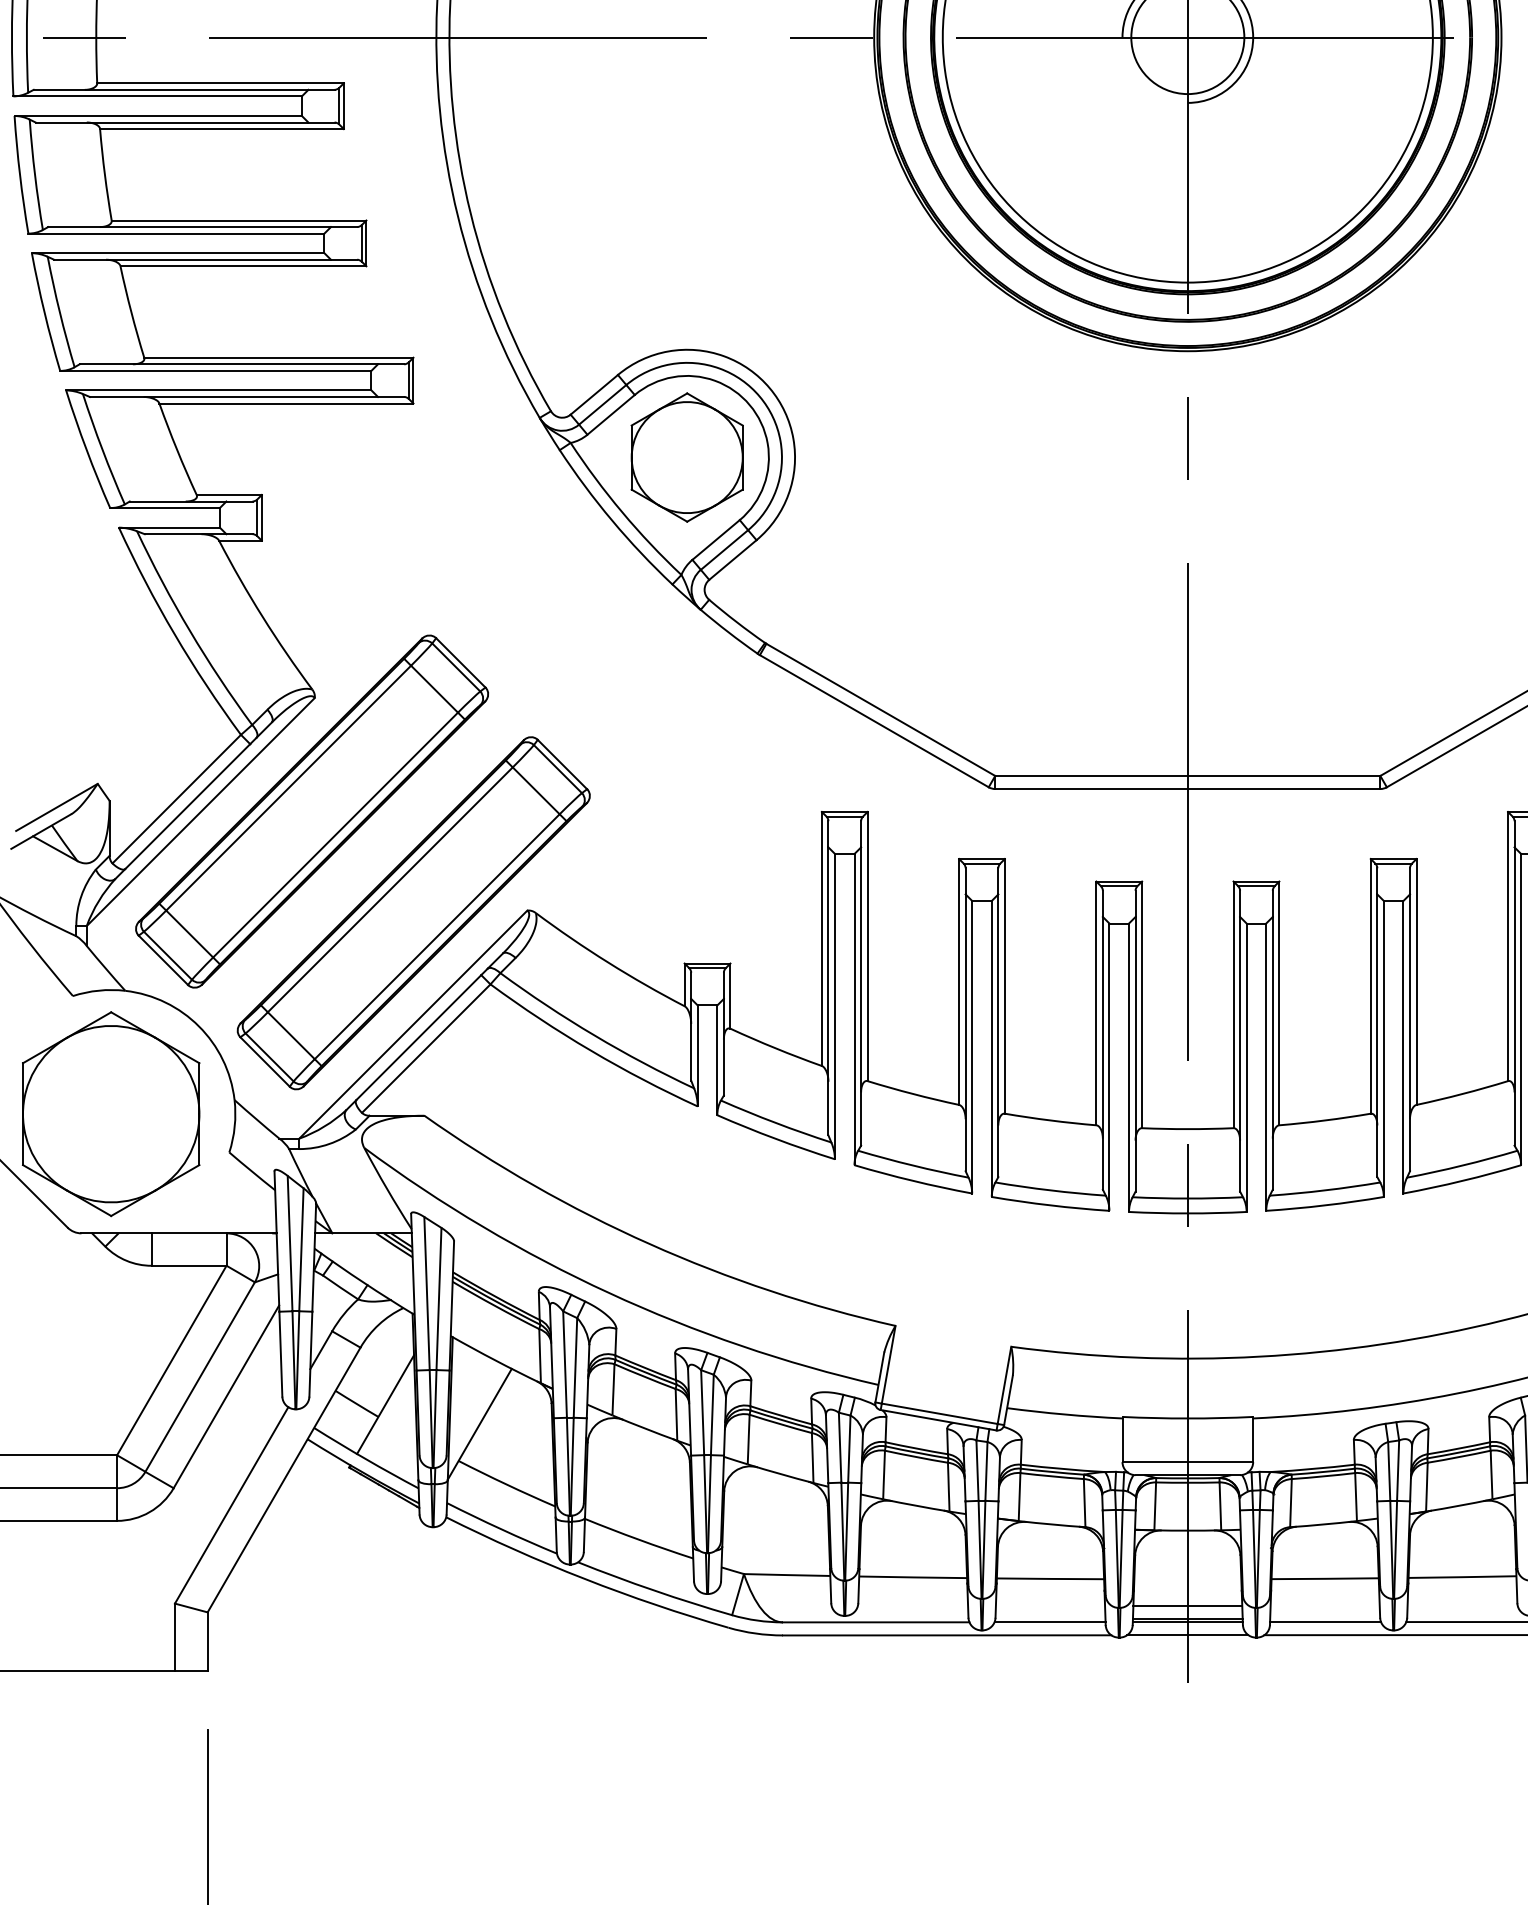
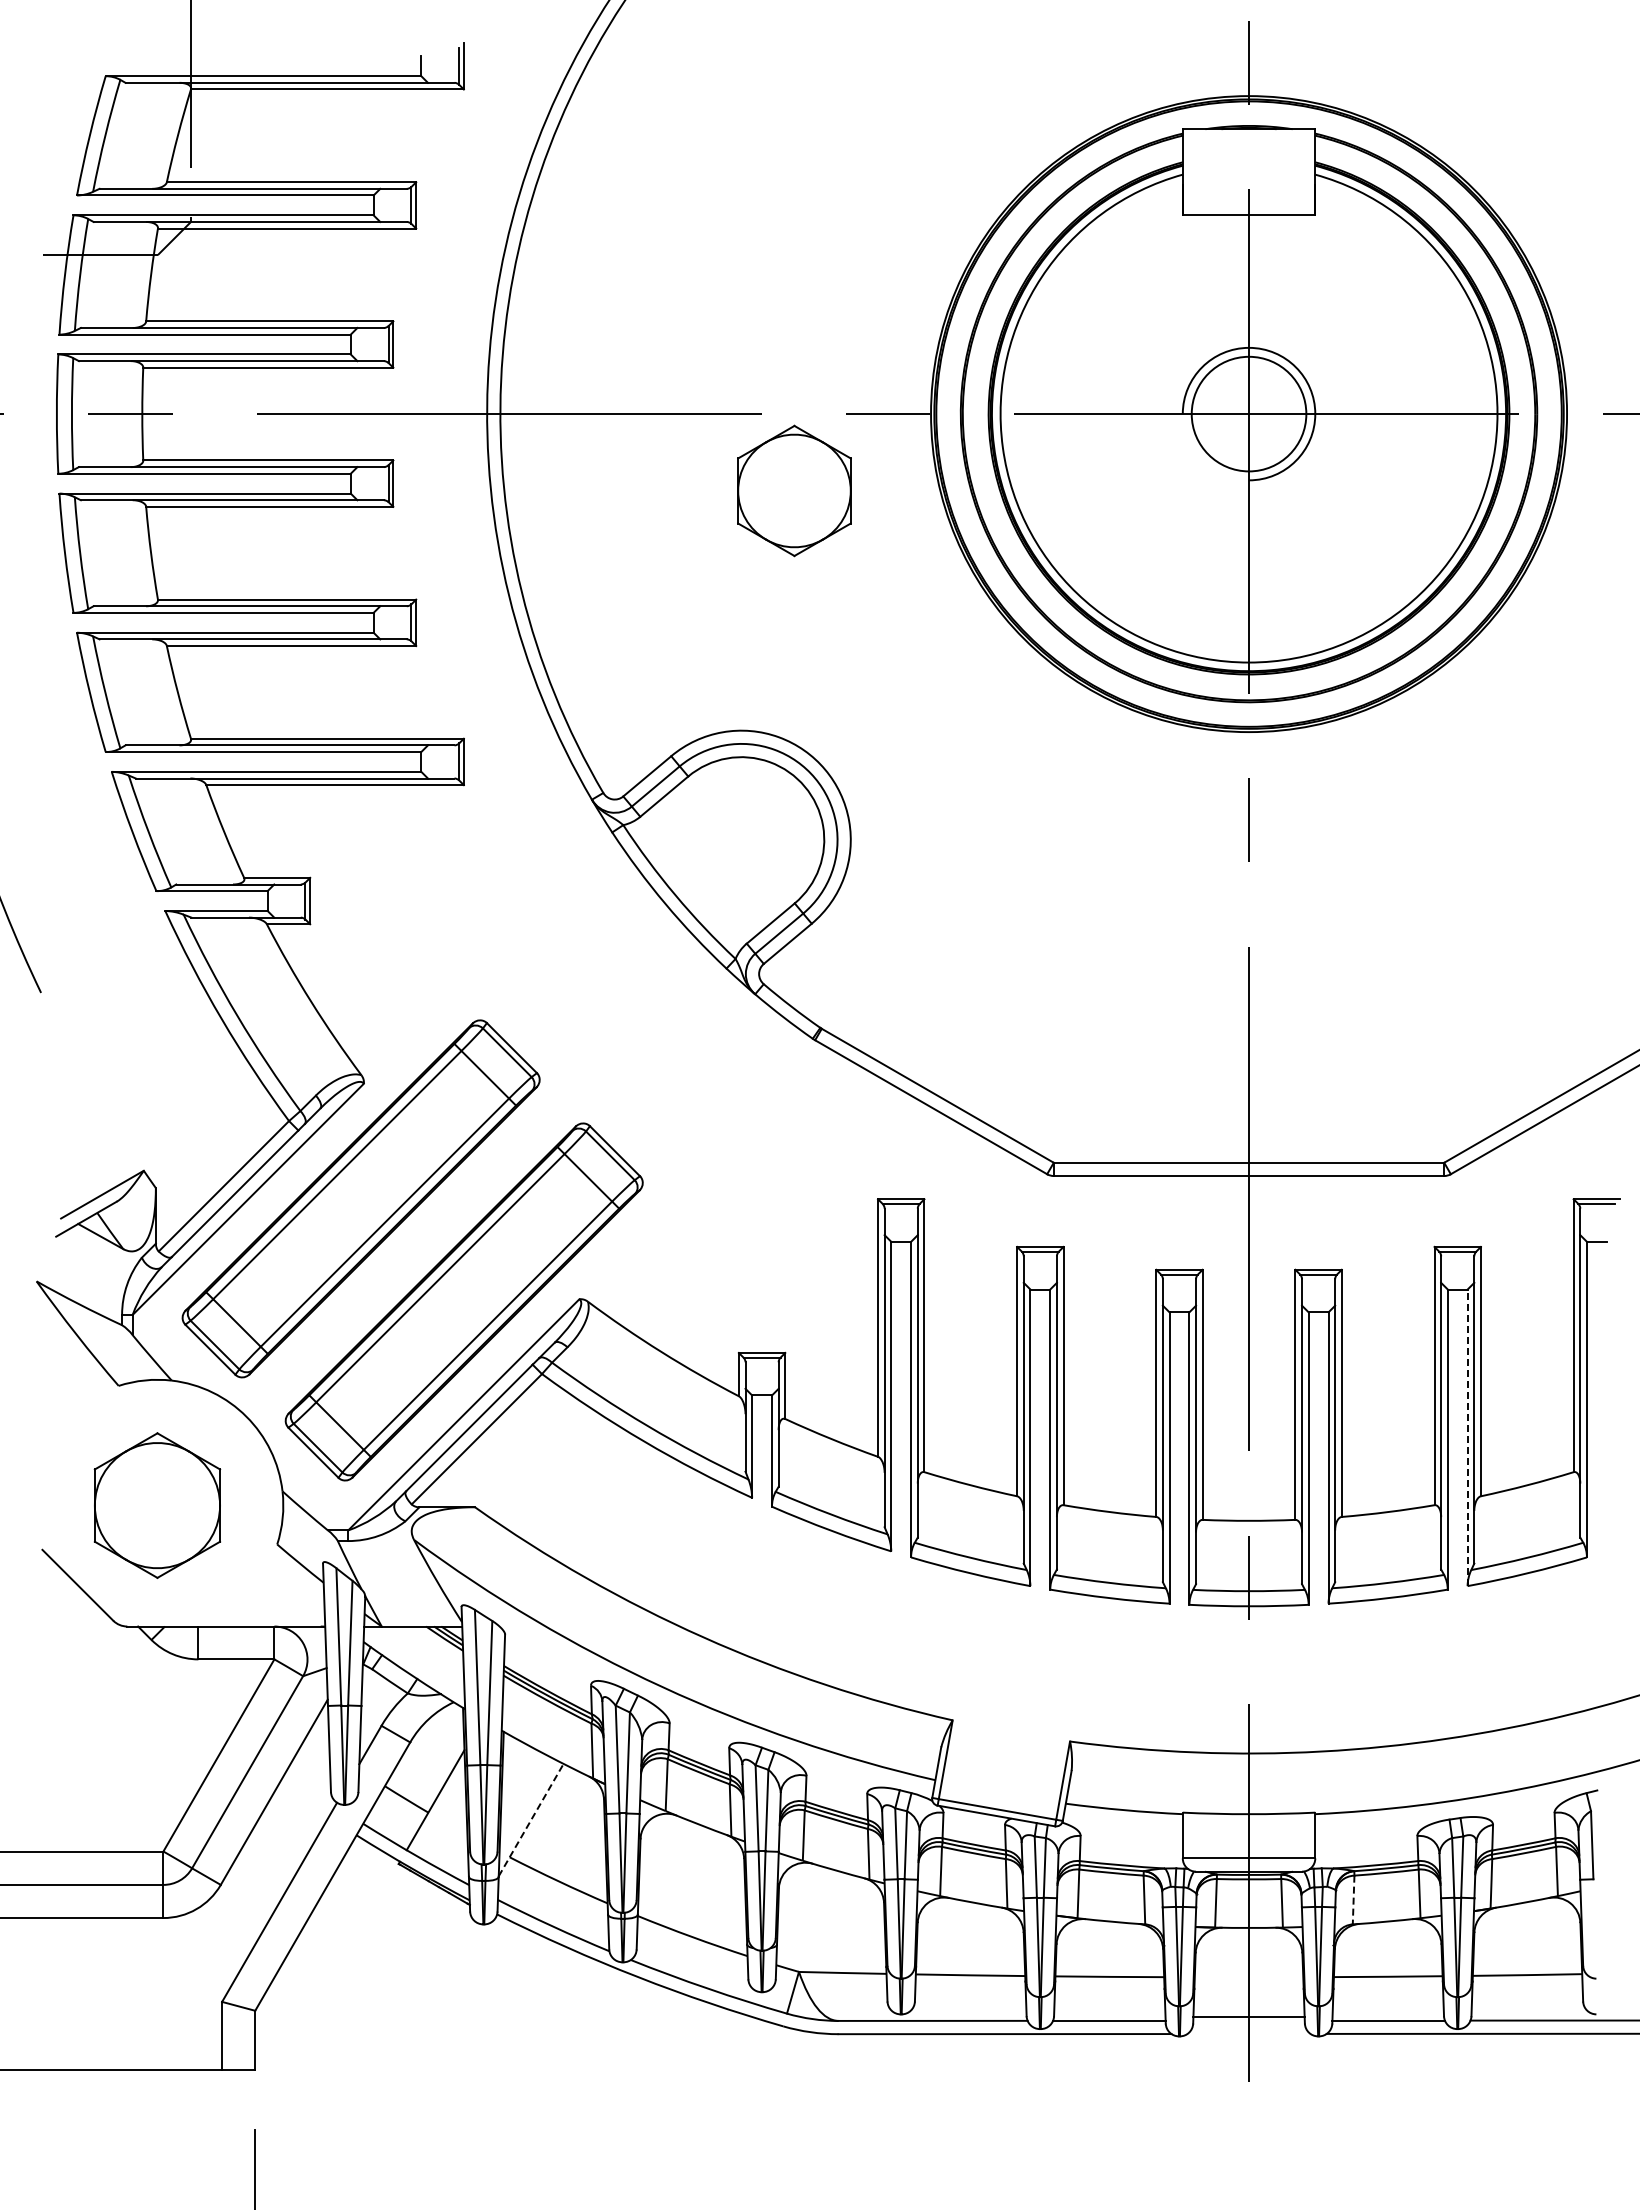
part: (687, 457) -> (794, 490), moved
line: (1403, 1046) -> (1467, 1437), solid -> dashed
part: (111, 1114) -> (157, 1505), size x0.7
line: (480, 1424) -> (531, 1820), solid -> dashed
line: (1290, 1503) -> (1353, 1900), solid -> dashed
line: (1187, 1606) -> (1248, 2004), removed
line: (1187, 1621) -> (1248, 2020), removed
line: (1187, 1634) -> (1248, 2033), removed

